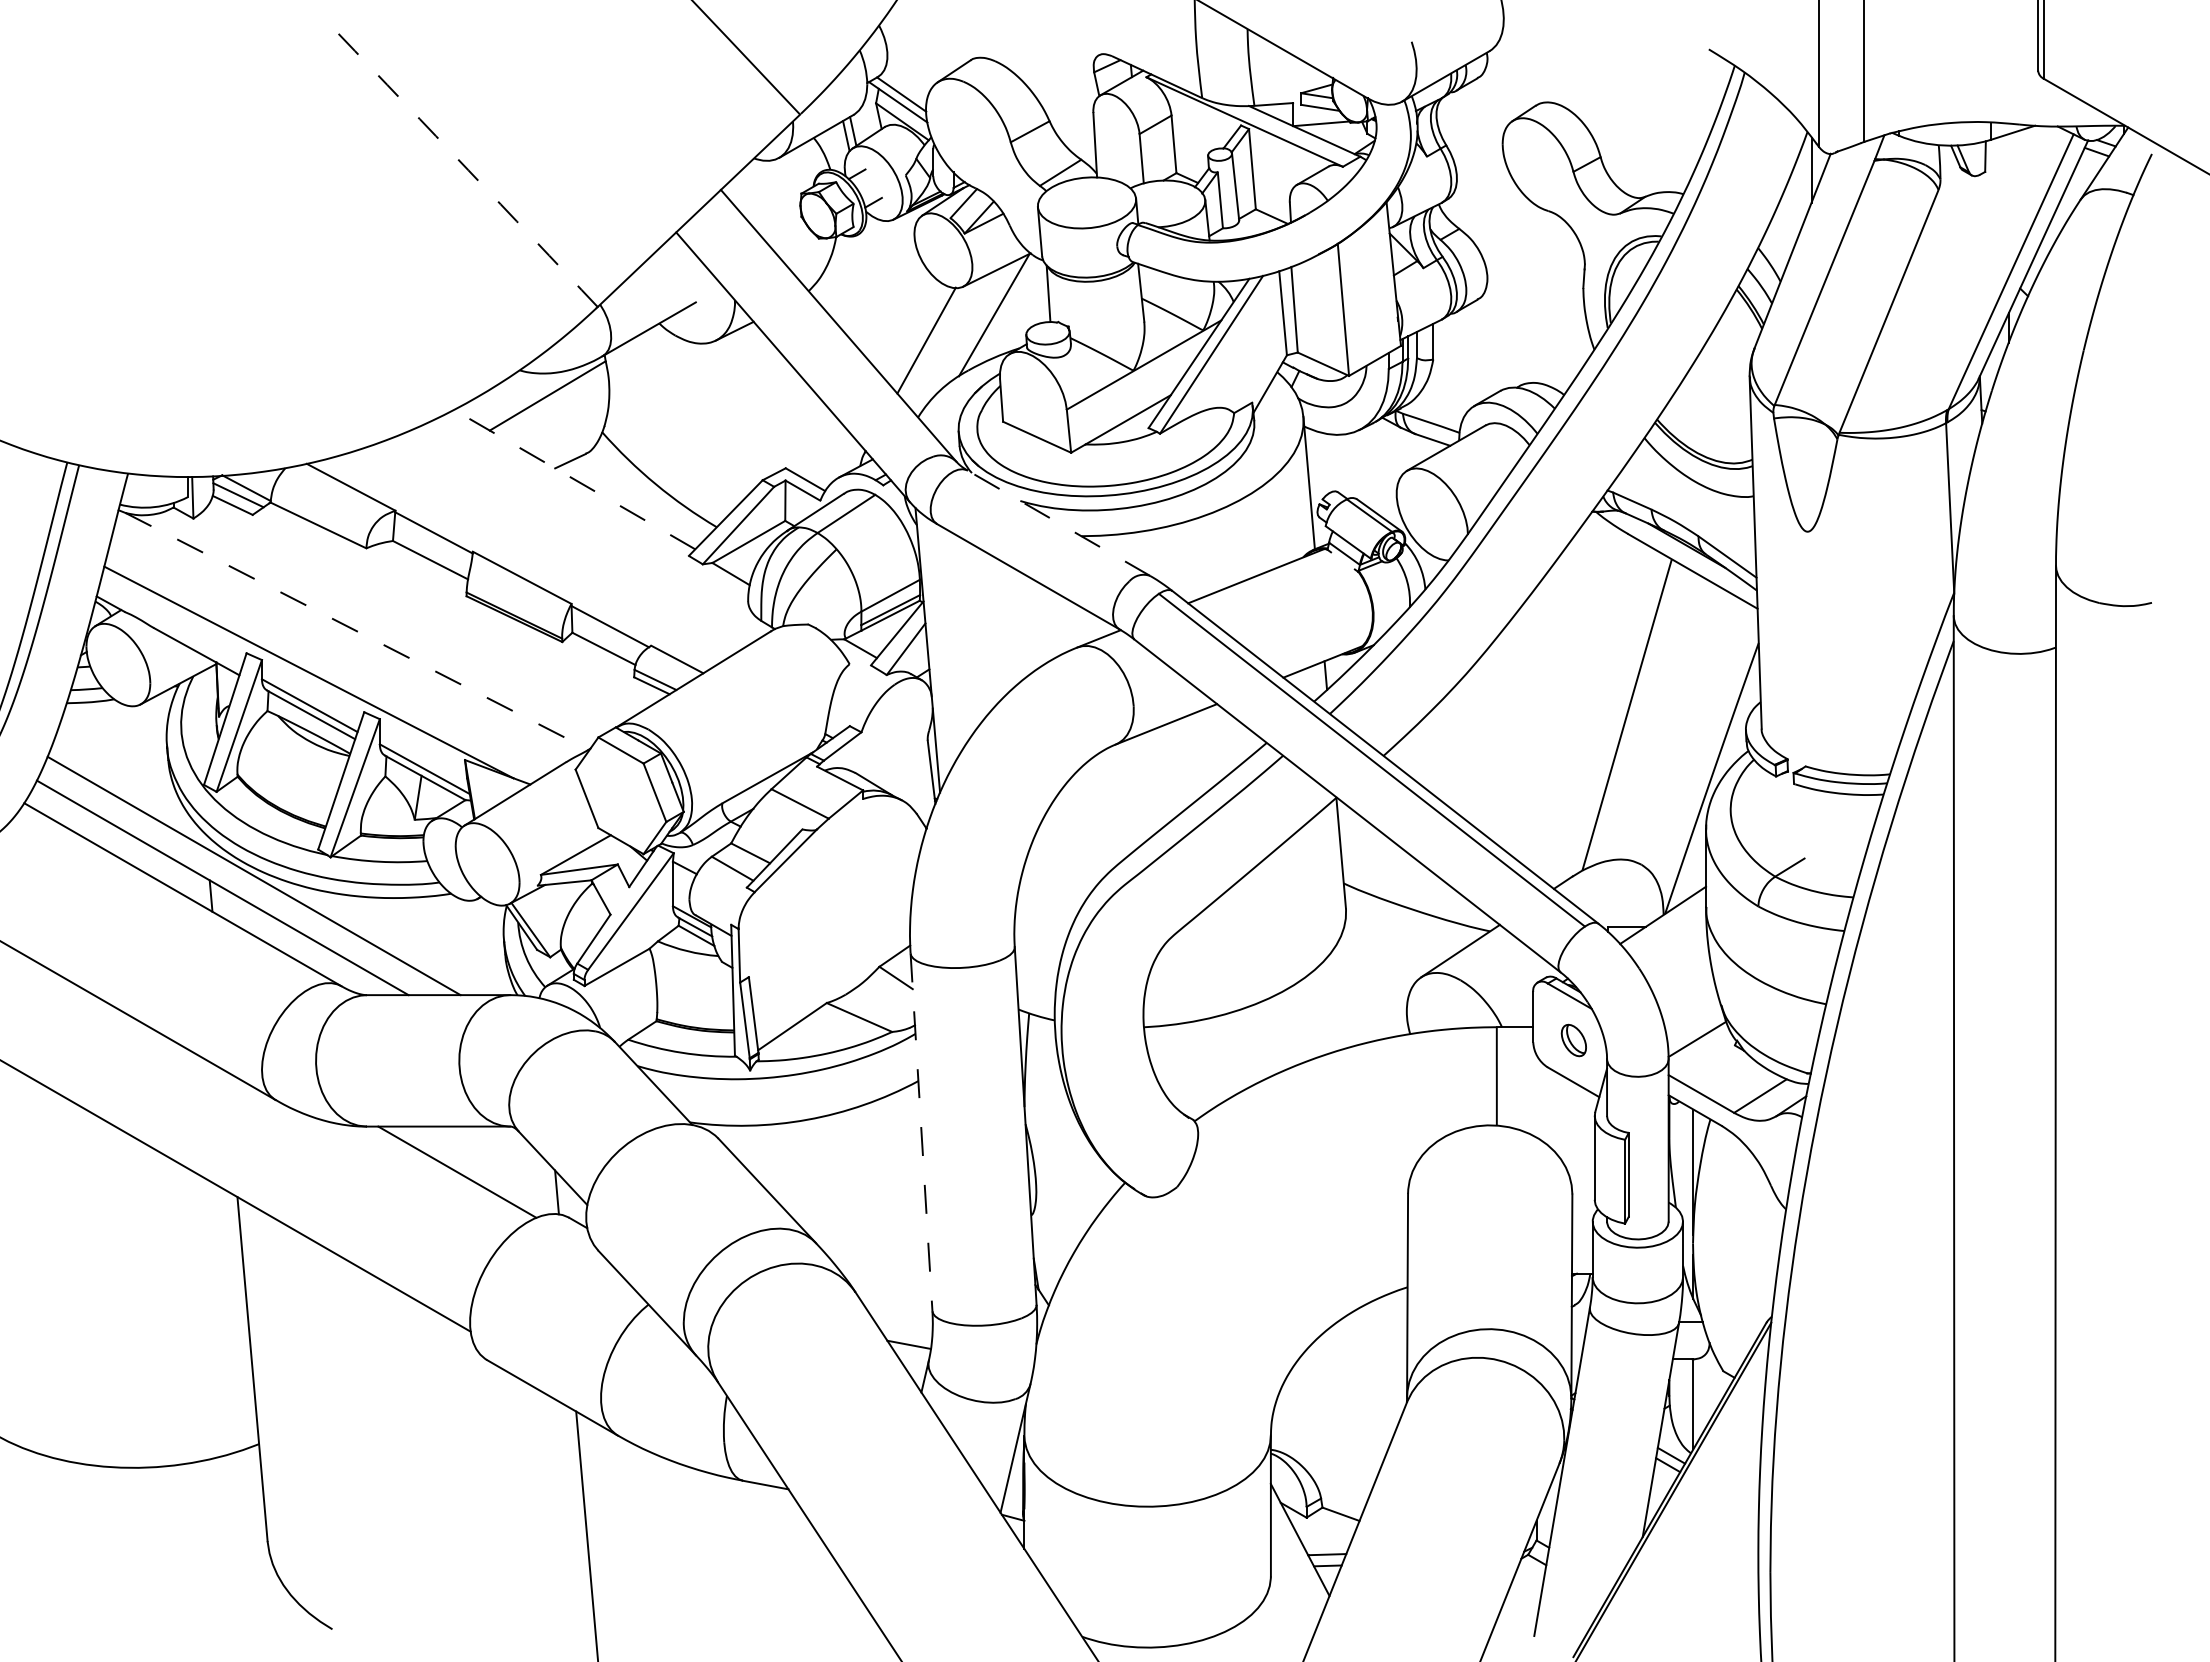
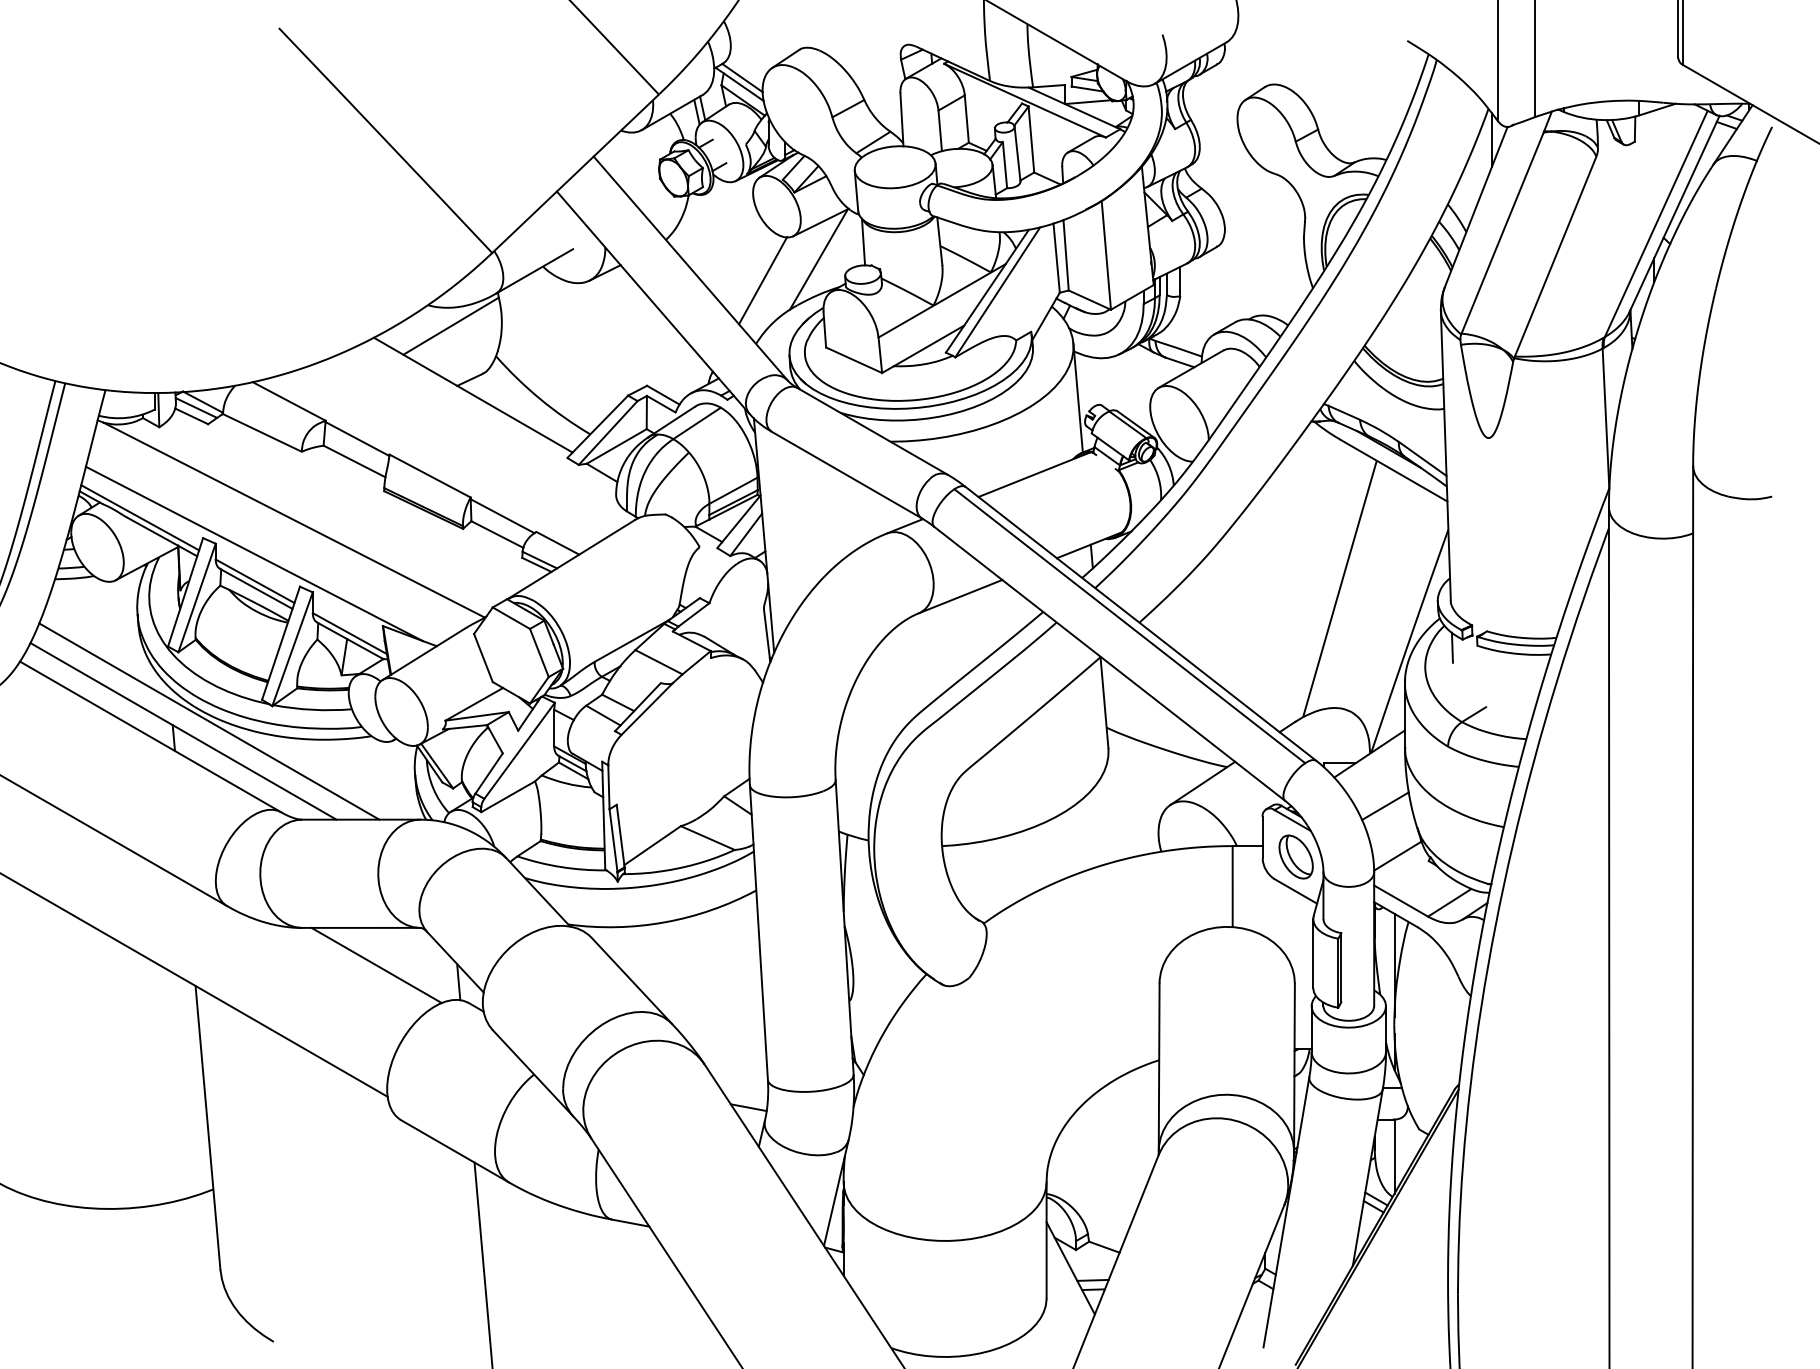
arc: (468, 170) -> (385, 140), dashed -> solid
line: (574, 479) -> (473, 395), dashed -> solid
line: (1058, 523) -> (871, 431), dashed -> solid
line: (169, 628) -> (139, 517), added
line: (357, 631) -> (294, 520), dashed -> solid
line: (1763, 786) -> (1452, 647), added
line: (1682, 978) -> (1385, 805), added
part: (1573, 1040) -> (1295, 857), size x1.67
line: (921, 1132) -> (758, 932), dashed -> solid

